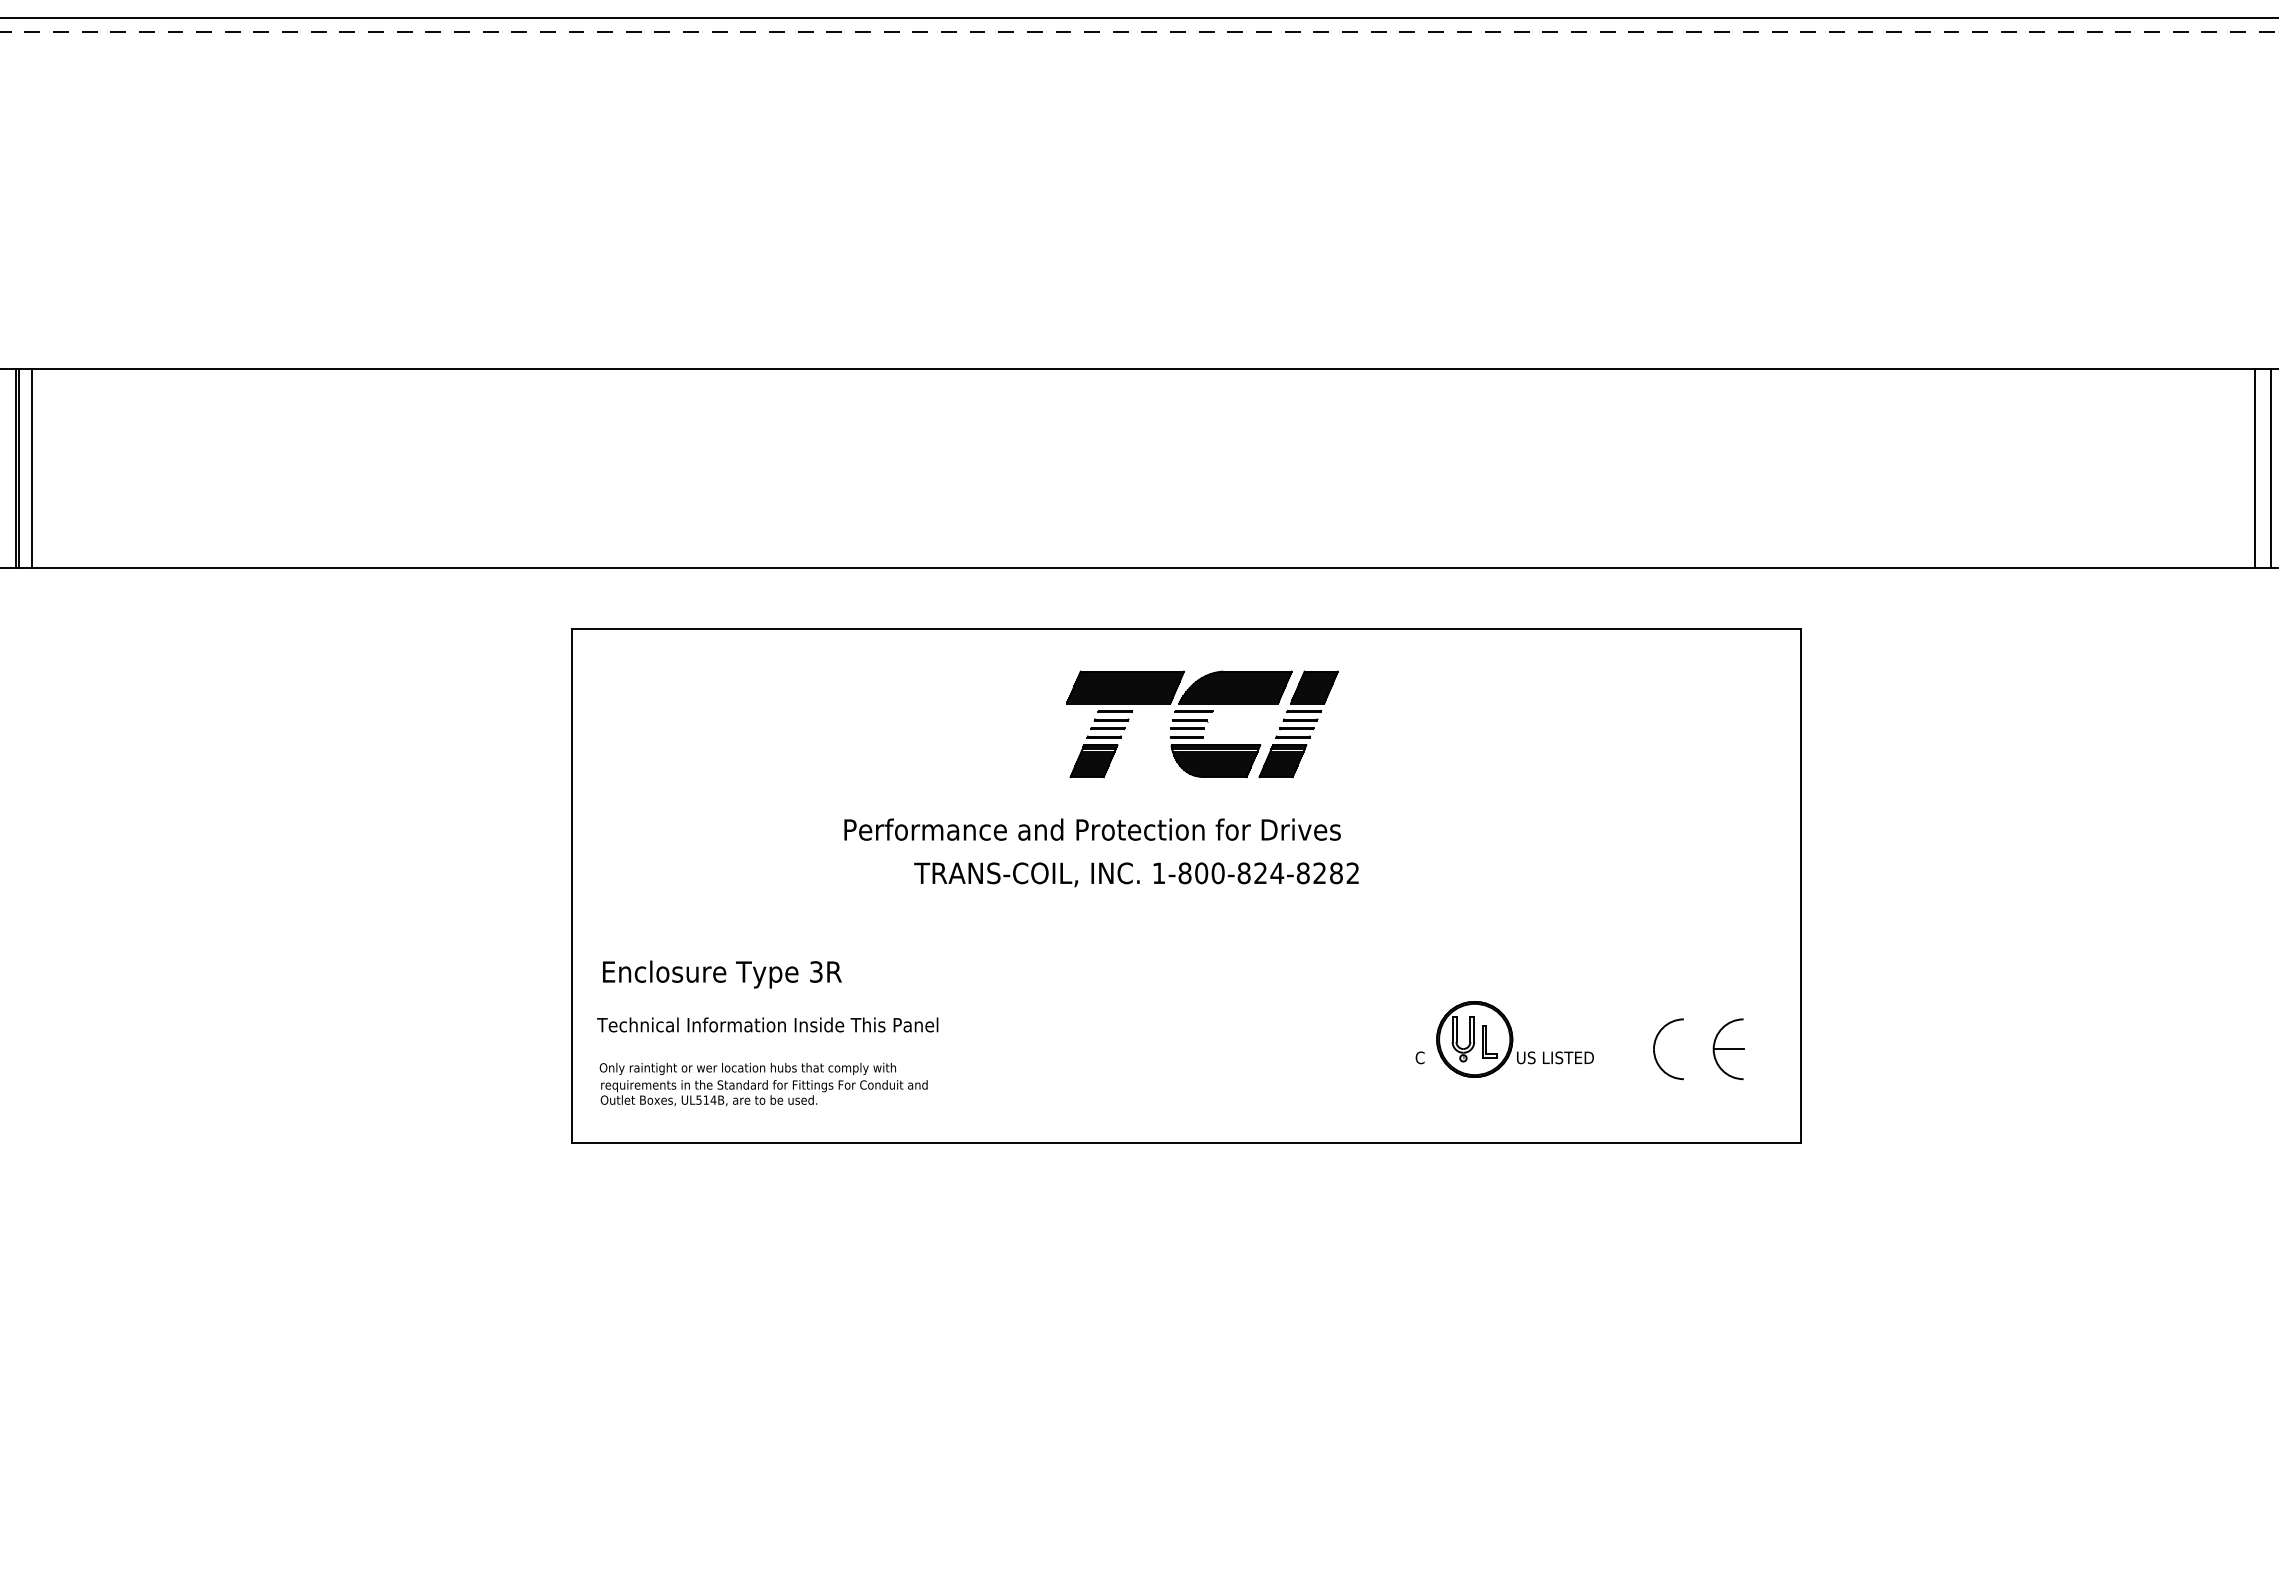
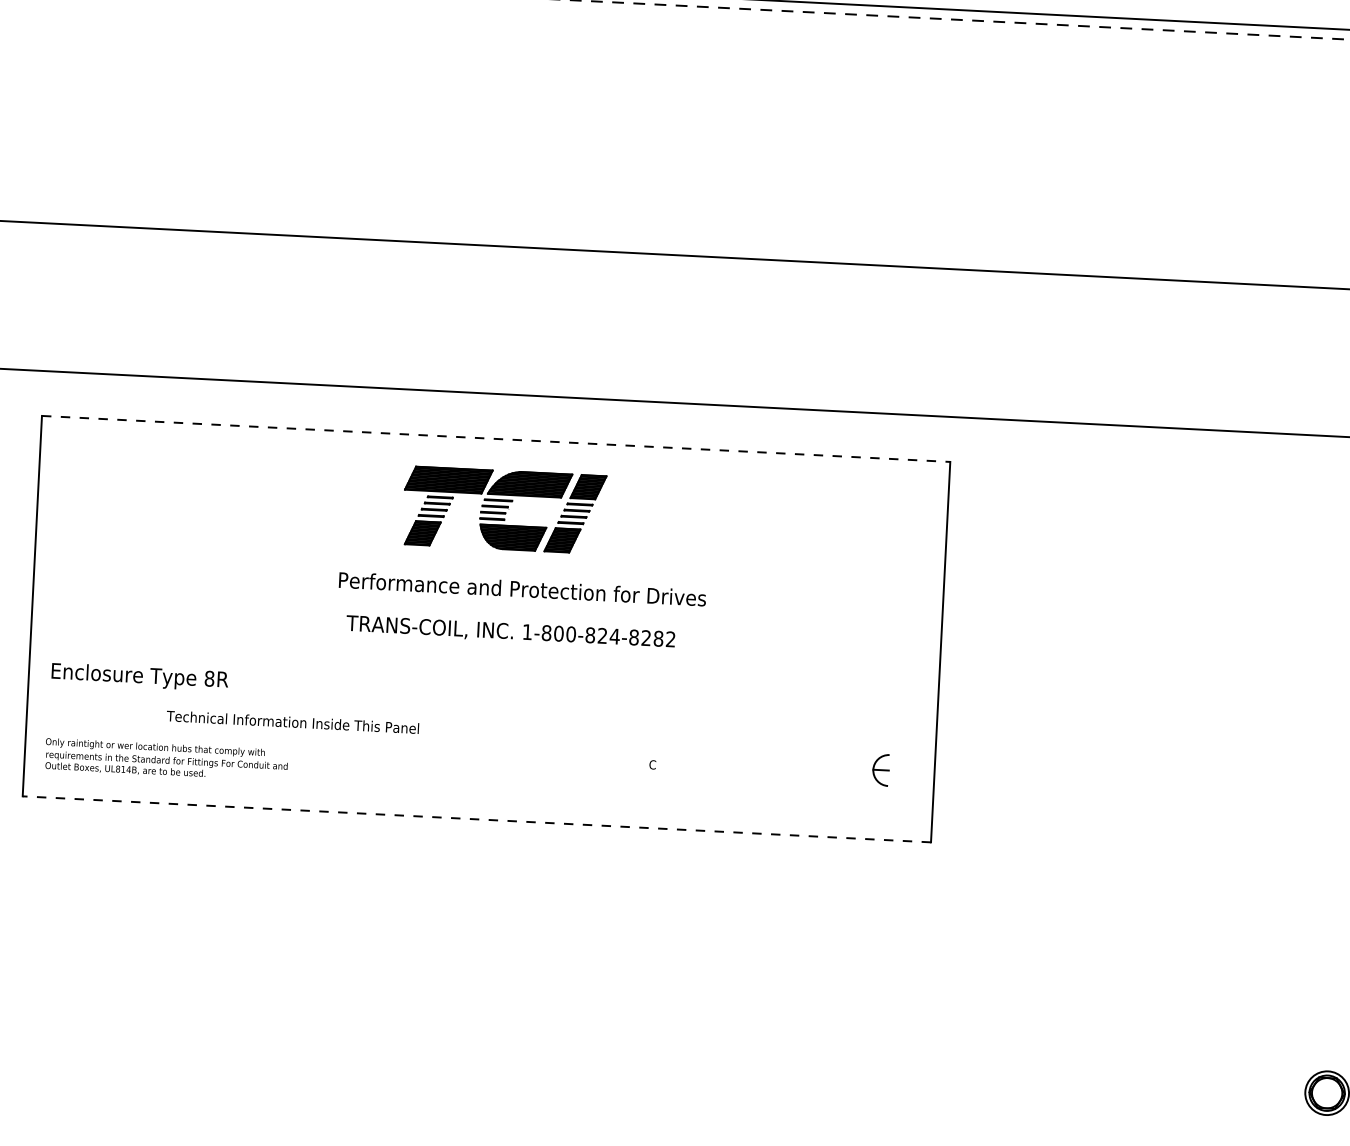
line: (2254, 468) -> (1291, 360), removed
line: (2271, 468) -> (1304, 361), removed
line: (1187, 628) -> (496, 438), solid -> dashed
text: (1092, 829) -> (522, 589), moved
text: (1136, 874) -> (510, 632), moved
text: (816, 971) -> (209, 678), 3R -> 8R
text: (767, 1024) -> (292, 721), moved
part: (1514, 1039) -> (723, 754), removed
part: (1728, 1049) -> (881, 770), size x0.7
part: (1655, 1052) -> (826, 769), removed
text: (698, 1099) -> (117, 768), UL514B, -> UL814B,
line: (1186, 1143) -> (476, 819), solid -> dashed

